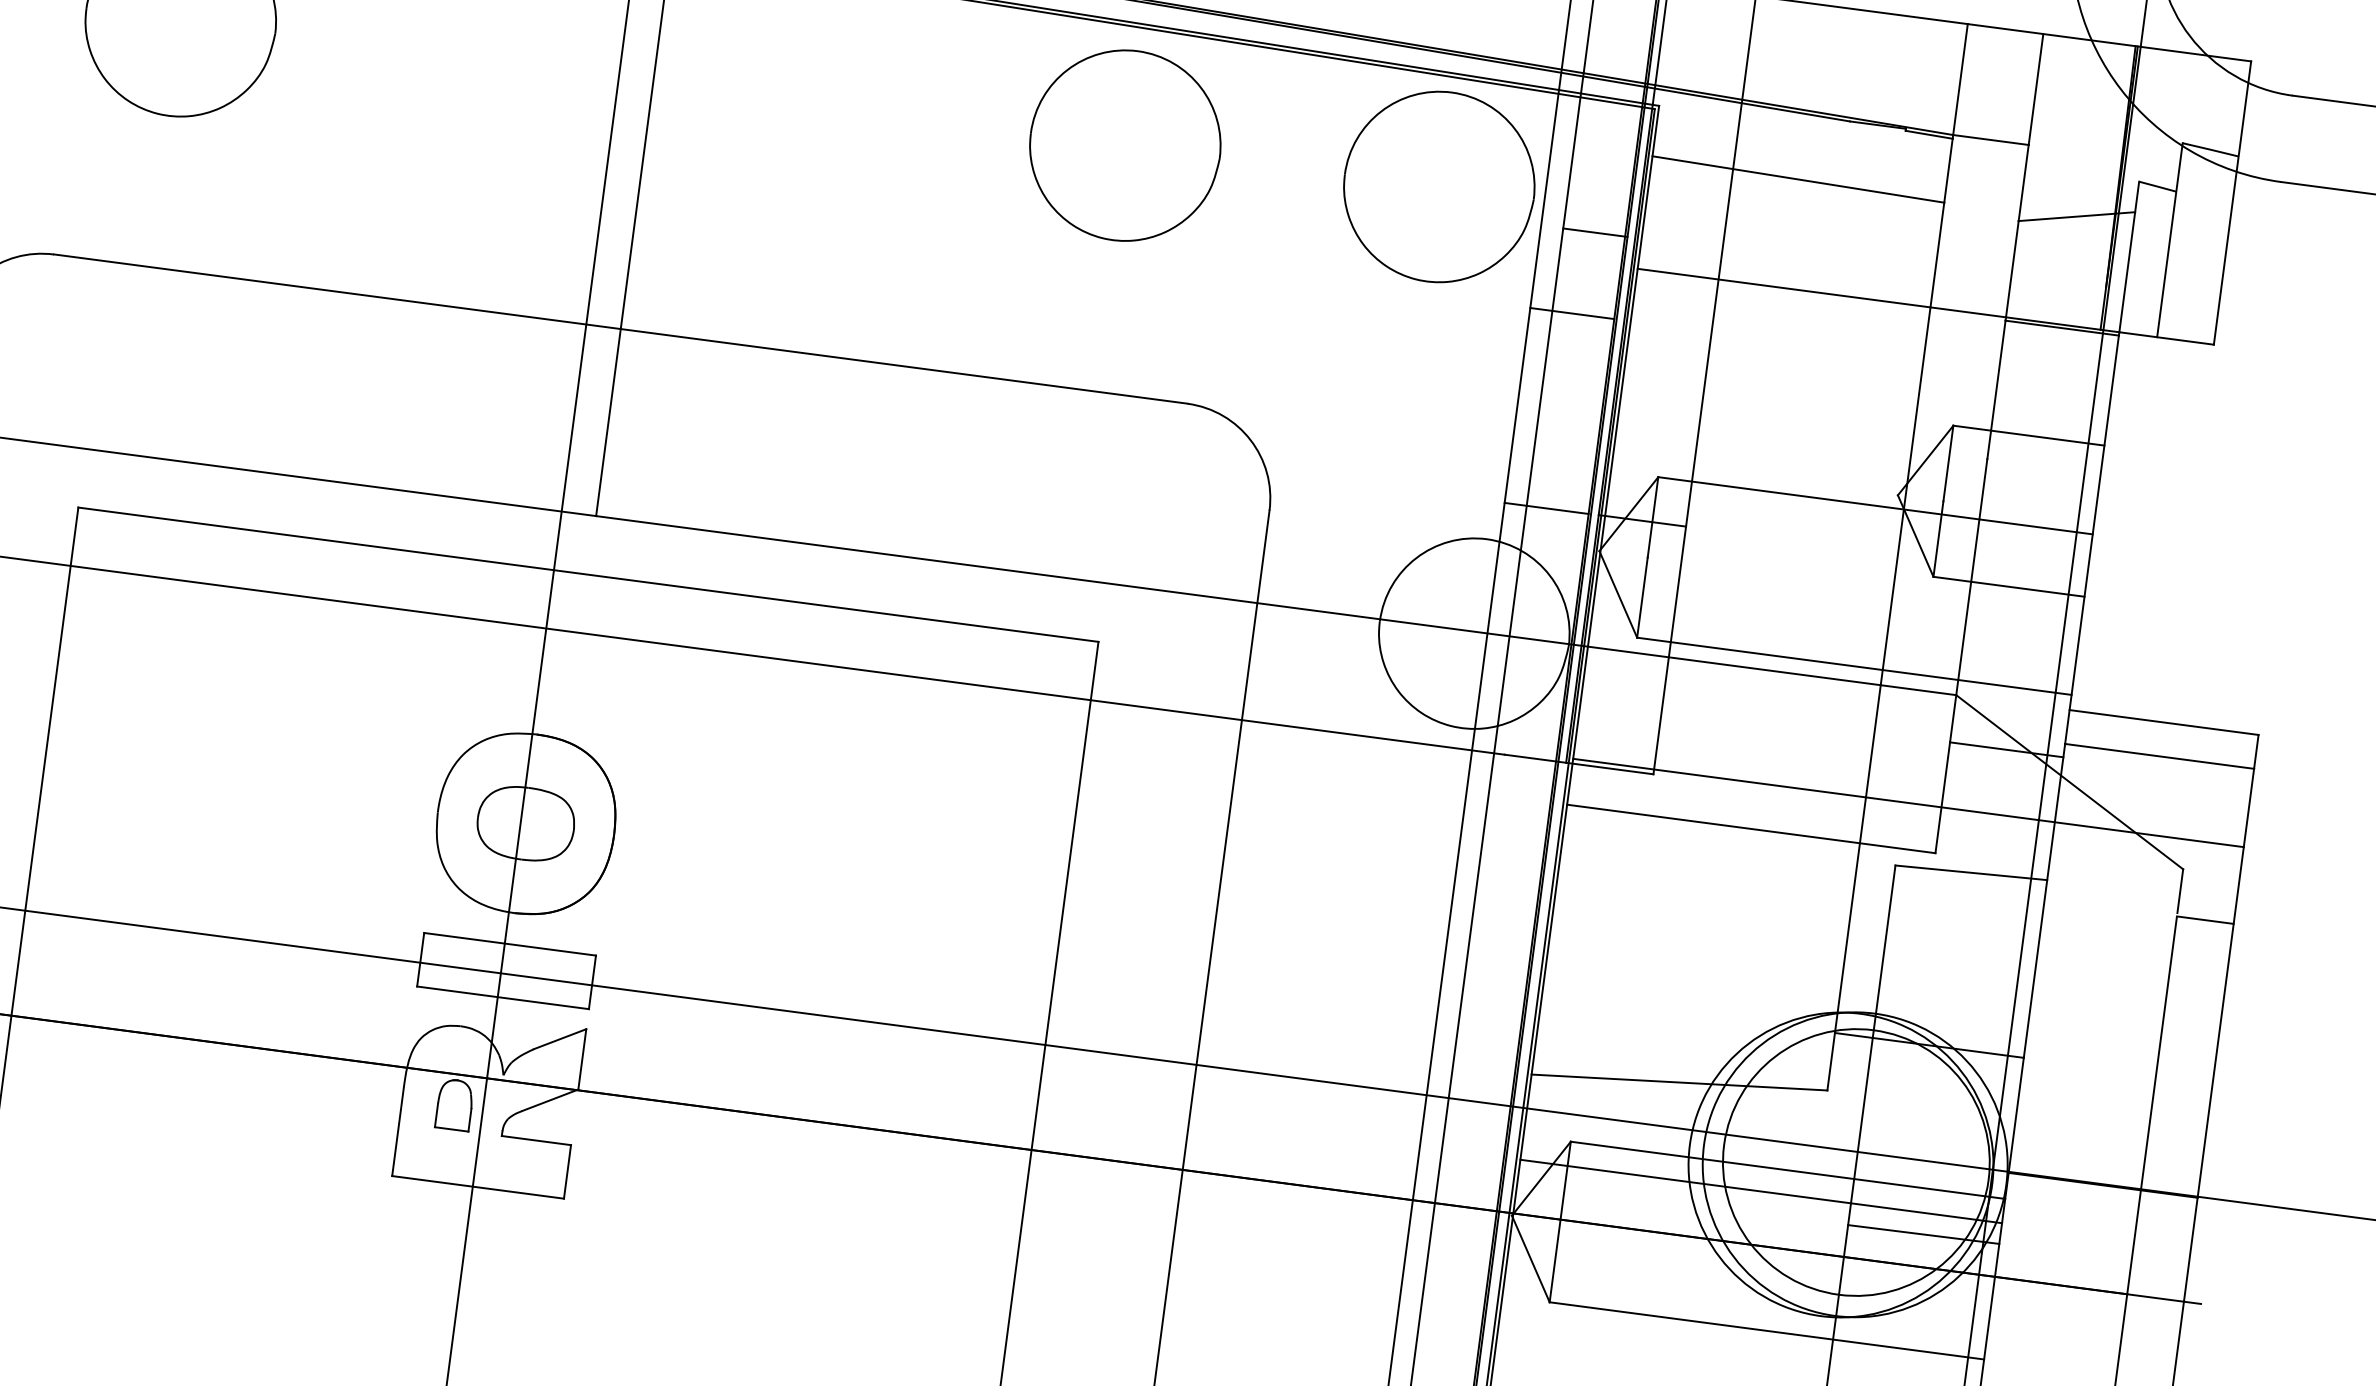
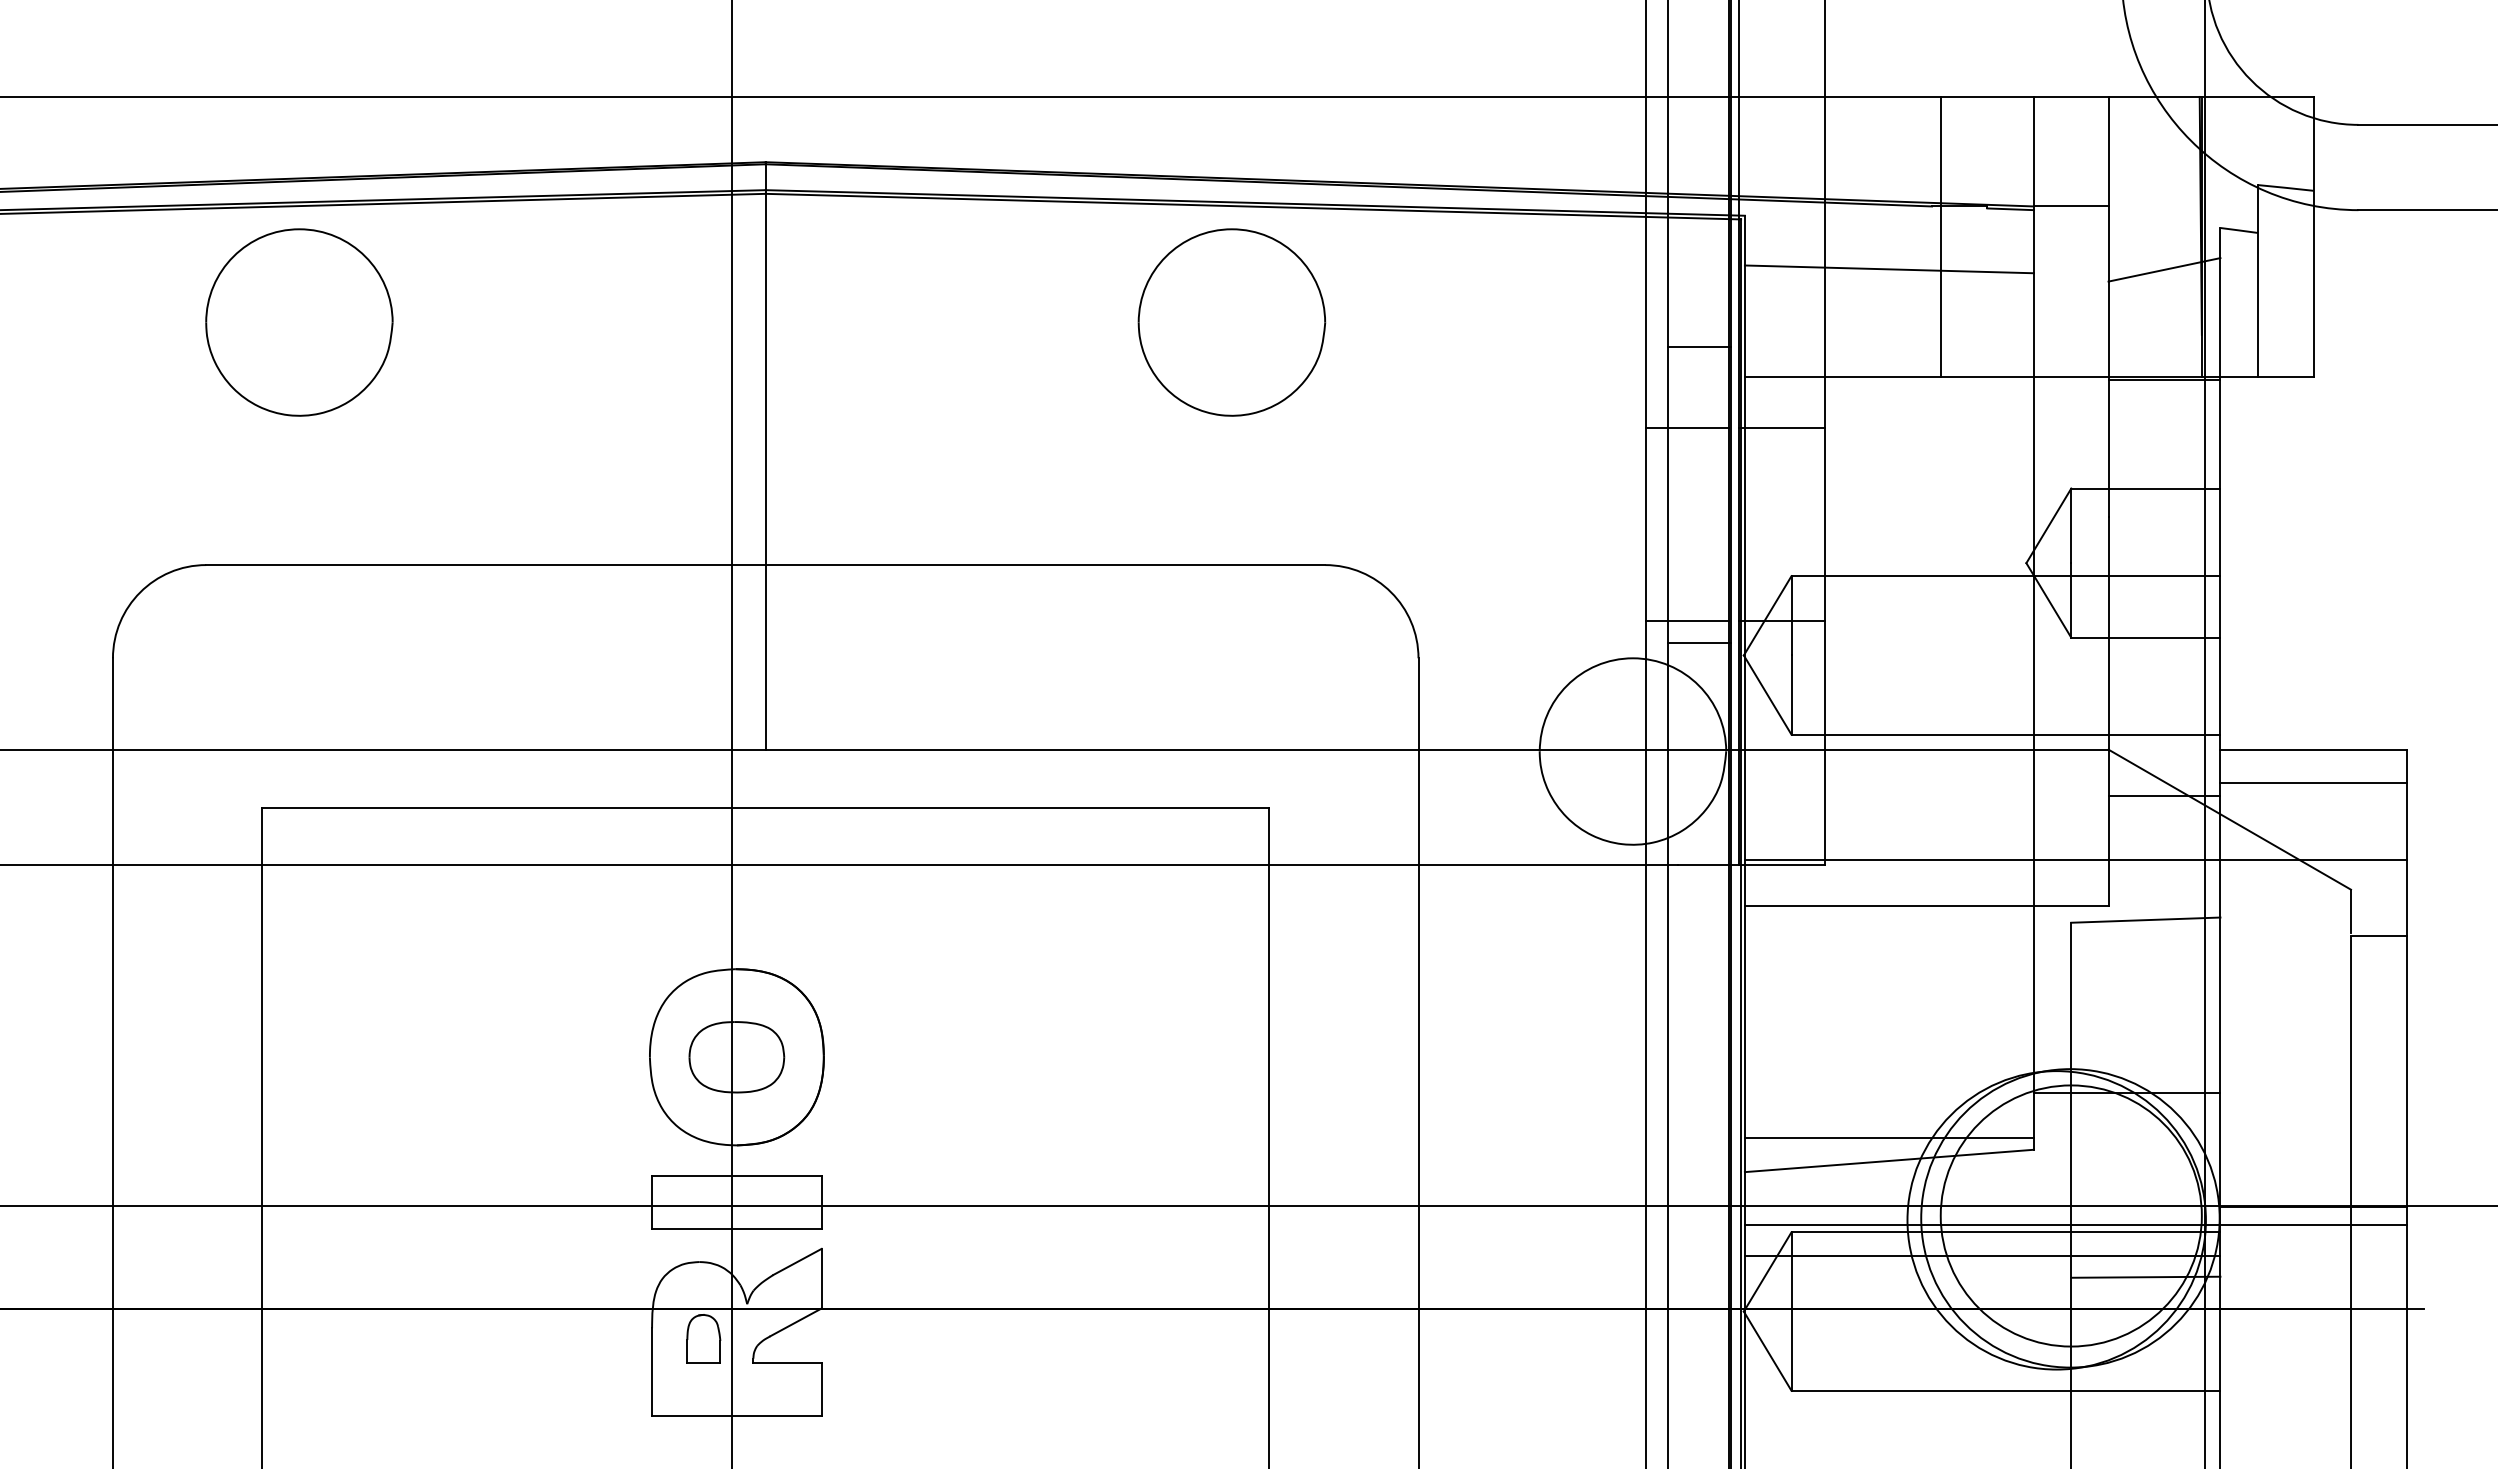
line: (1854, 152) -> (1940, 236), added
part: (1438, 186) -> (1541, 322), removed
line: (1667, 326) -> (1781, 428), added
line: (1555, 532) -> (1698, 643), added
line: (1681, 1059) -> (1888, 1138), added
line: (1859, 1172) -> (2075, 1225), added

